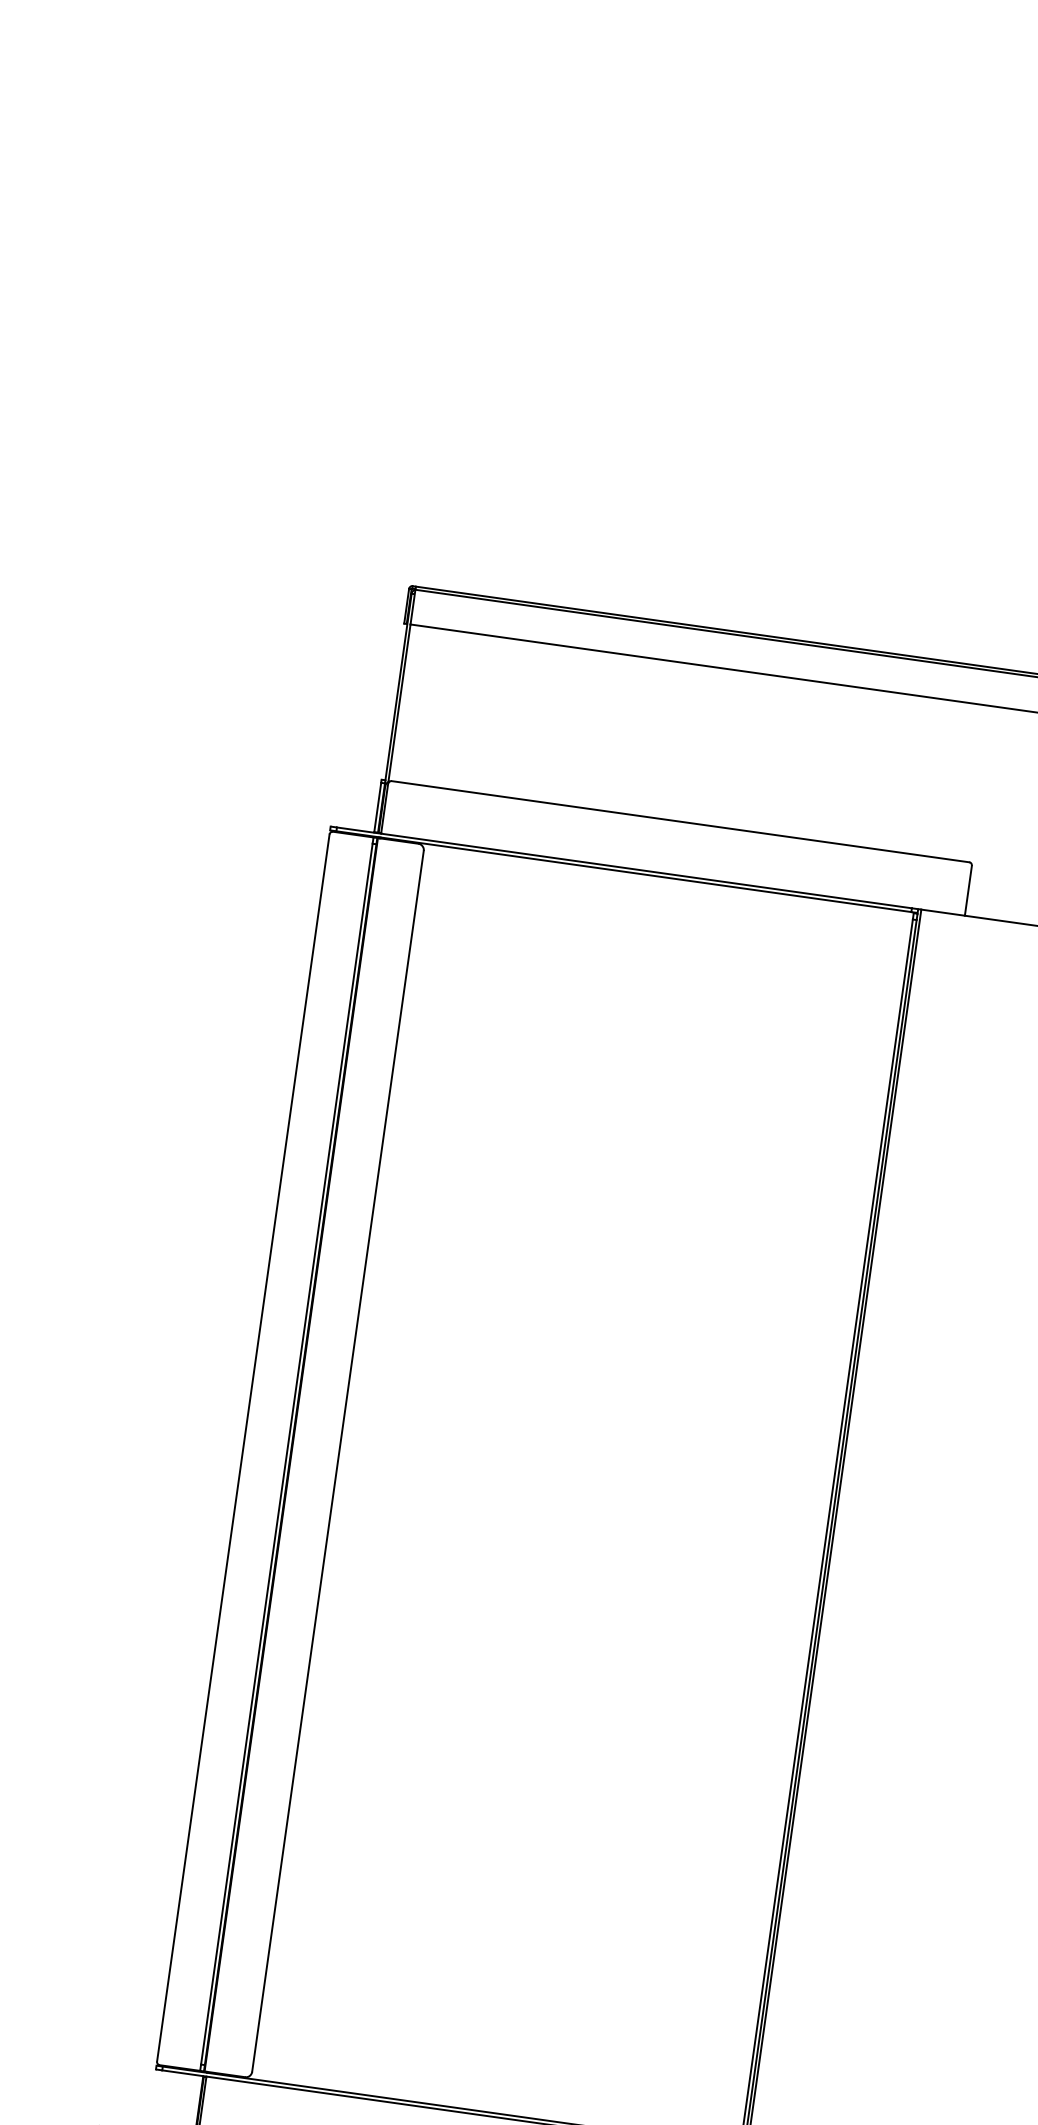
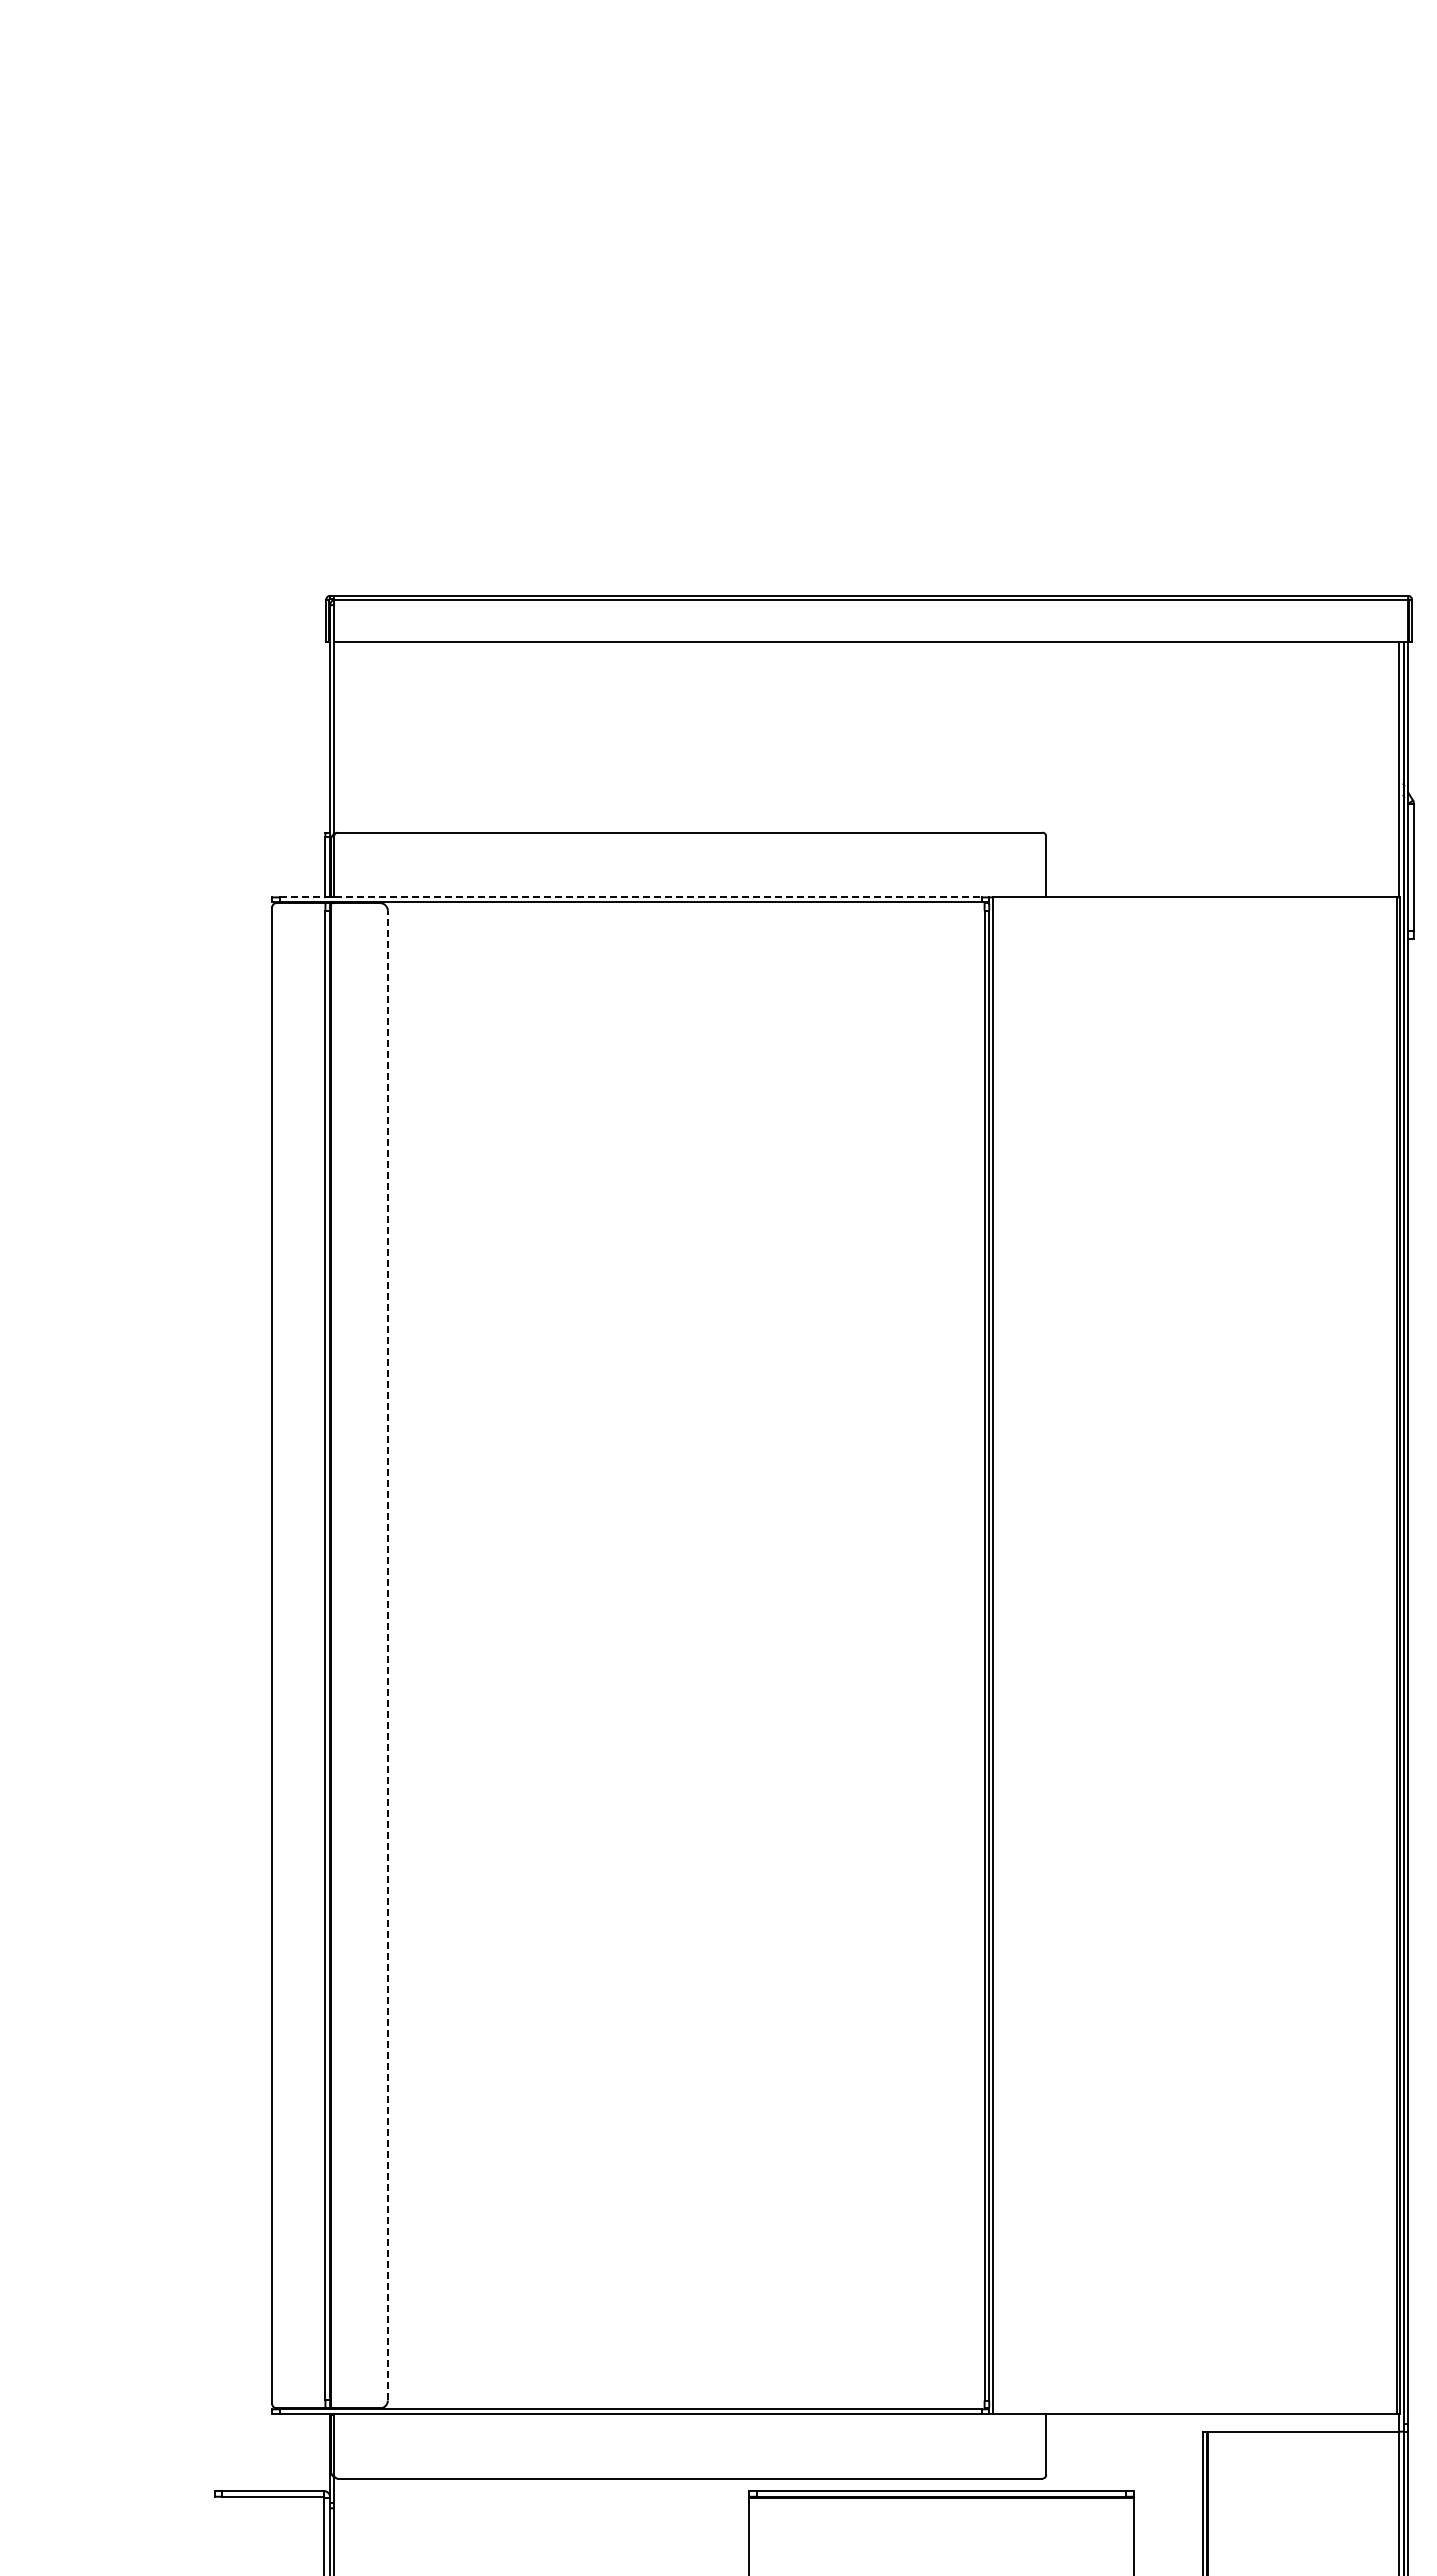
line: (624, 867) -> (630, 897), solid -> dashed
line: (337, 1461) -> (387, 1655), solid -> dashed

